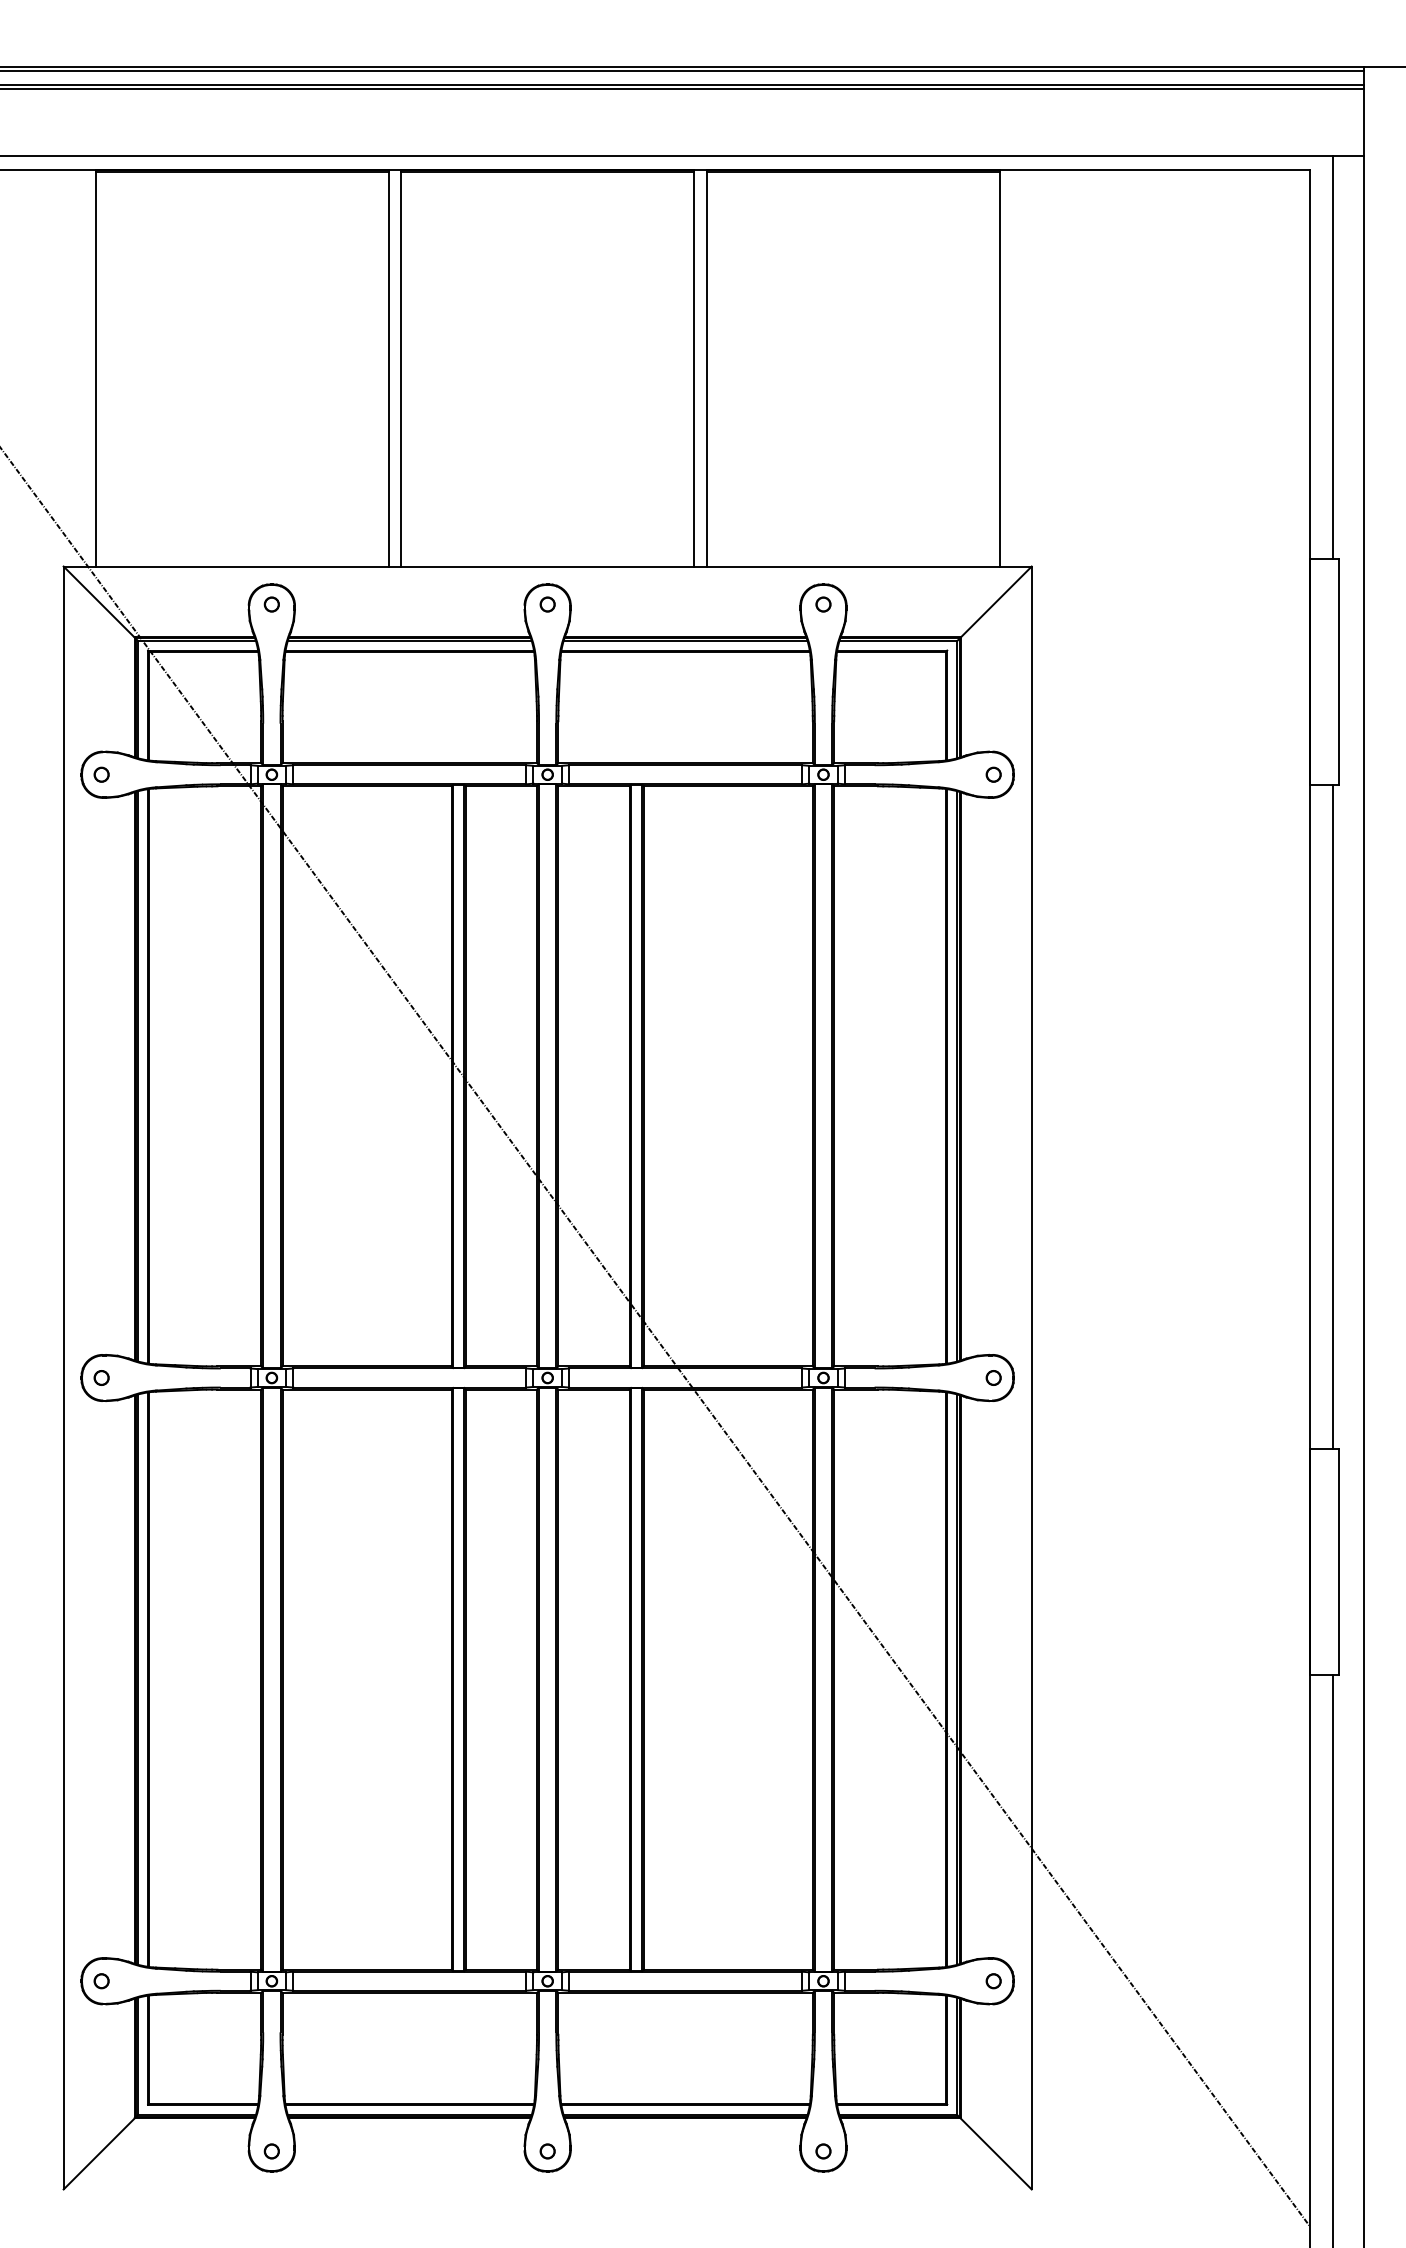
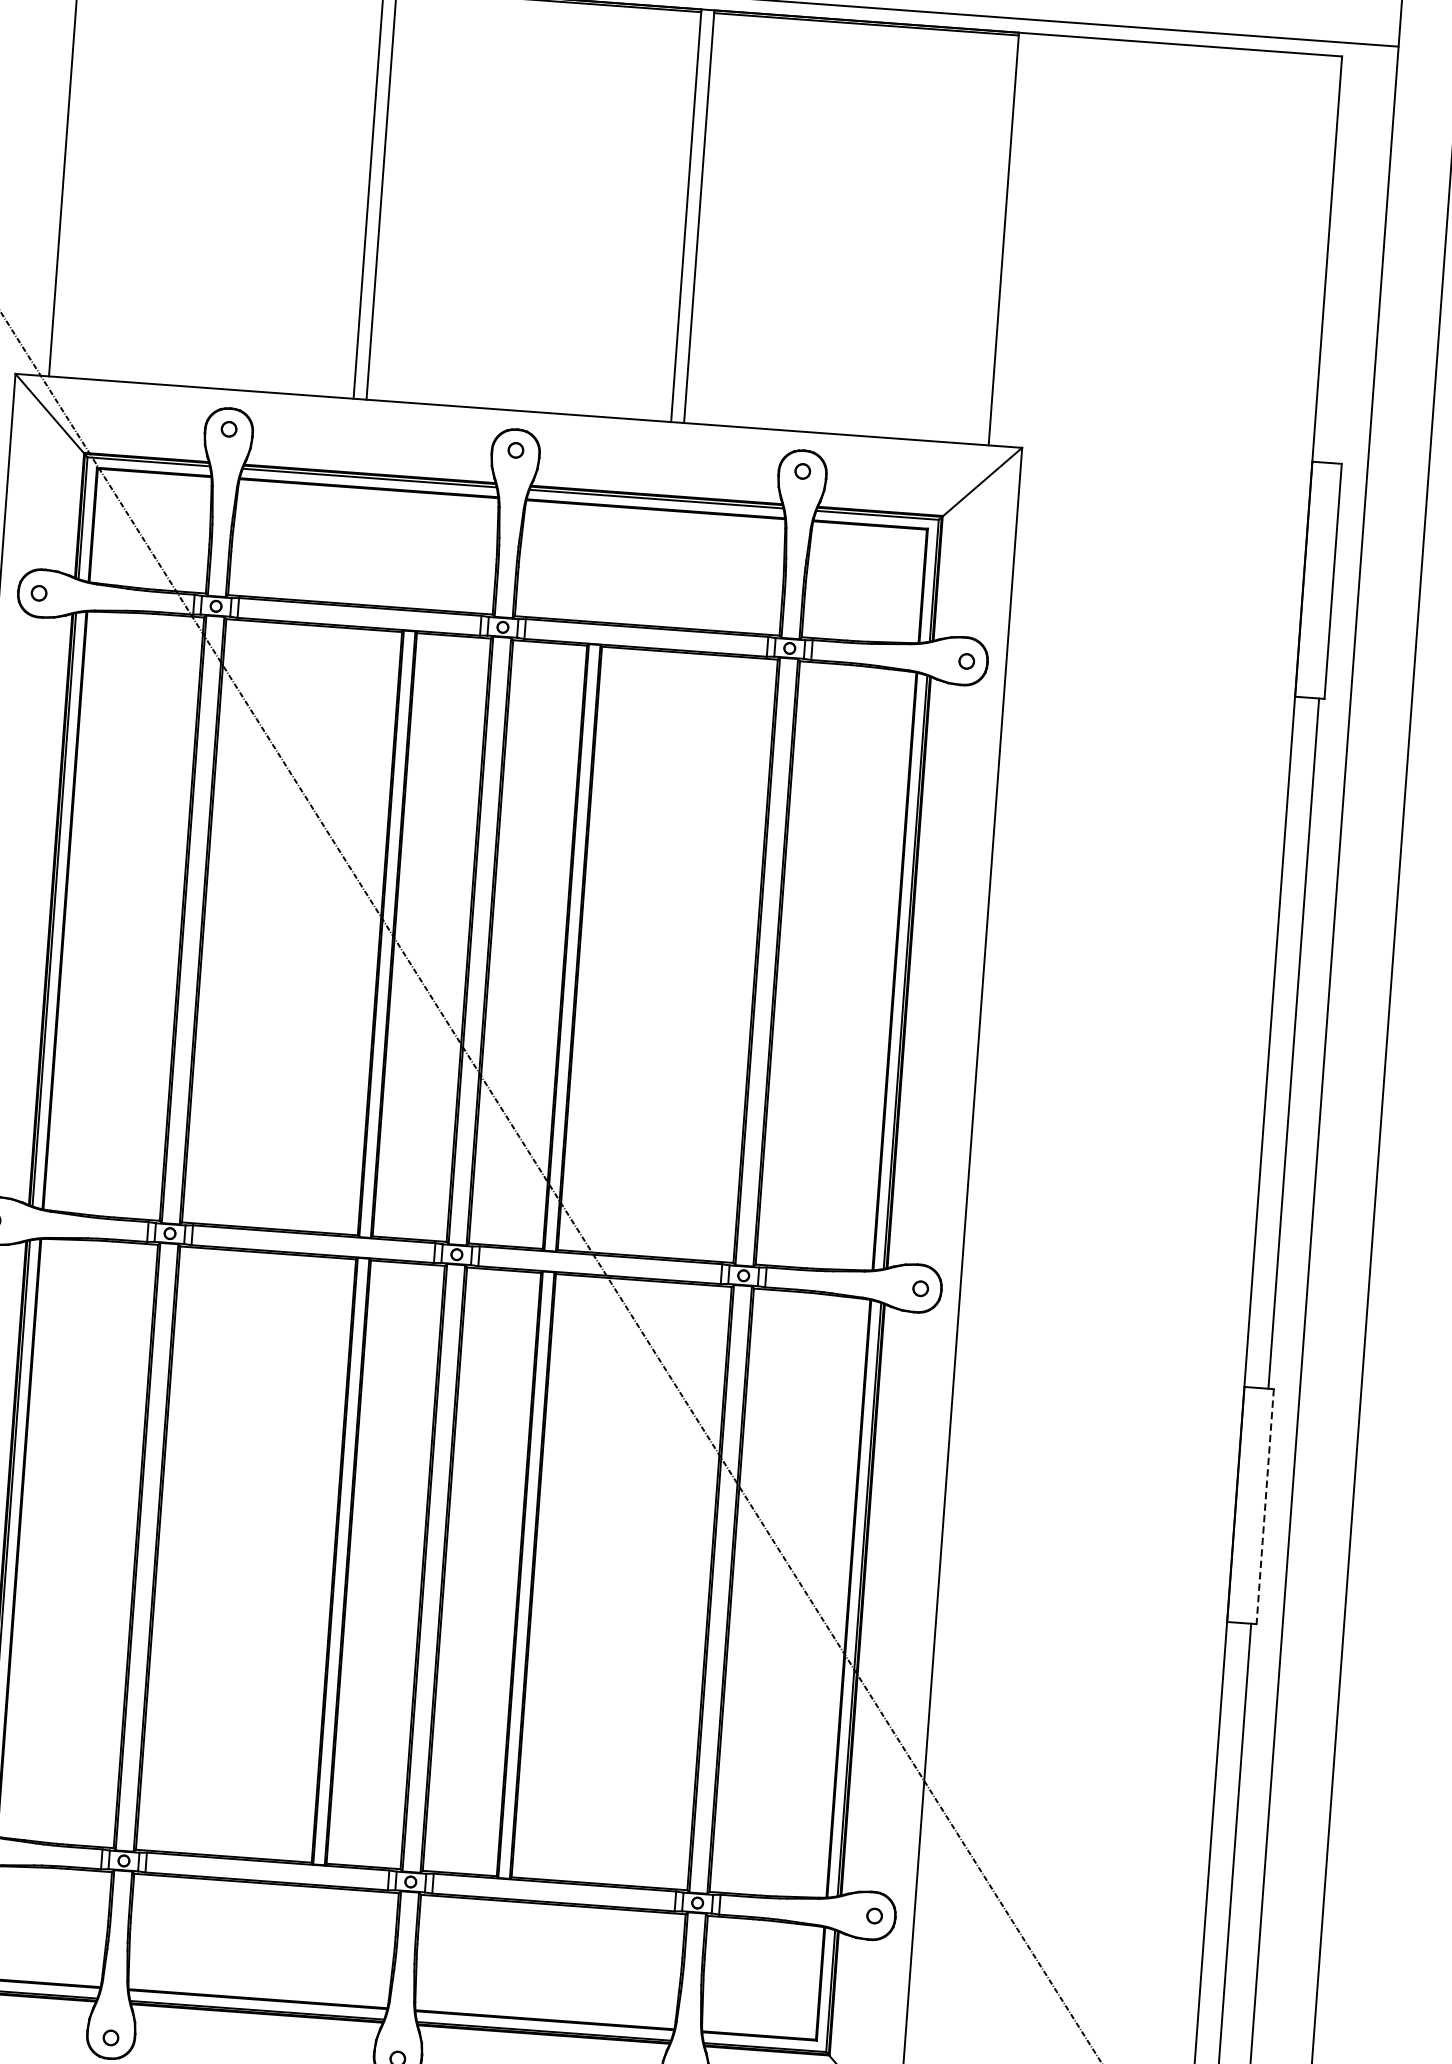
line: (1333, 357) -> (1351, 253), removed
line: (1338, 1562) -> (1265, 1506), solid -> dashed

